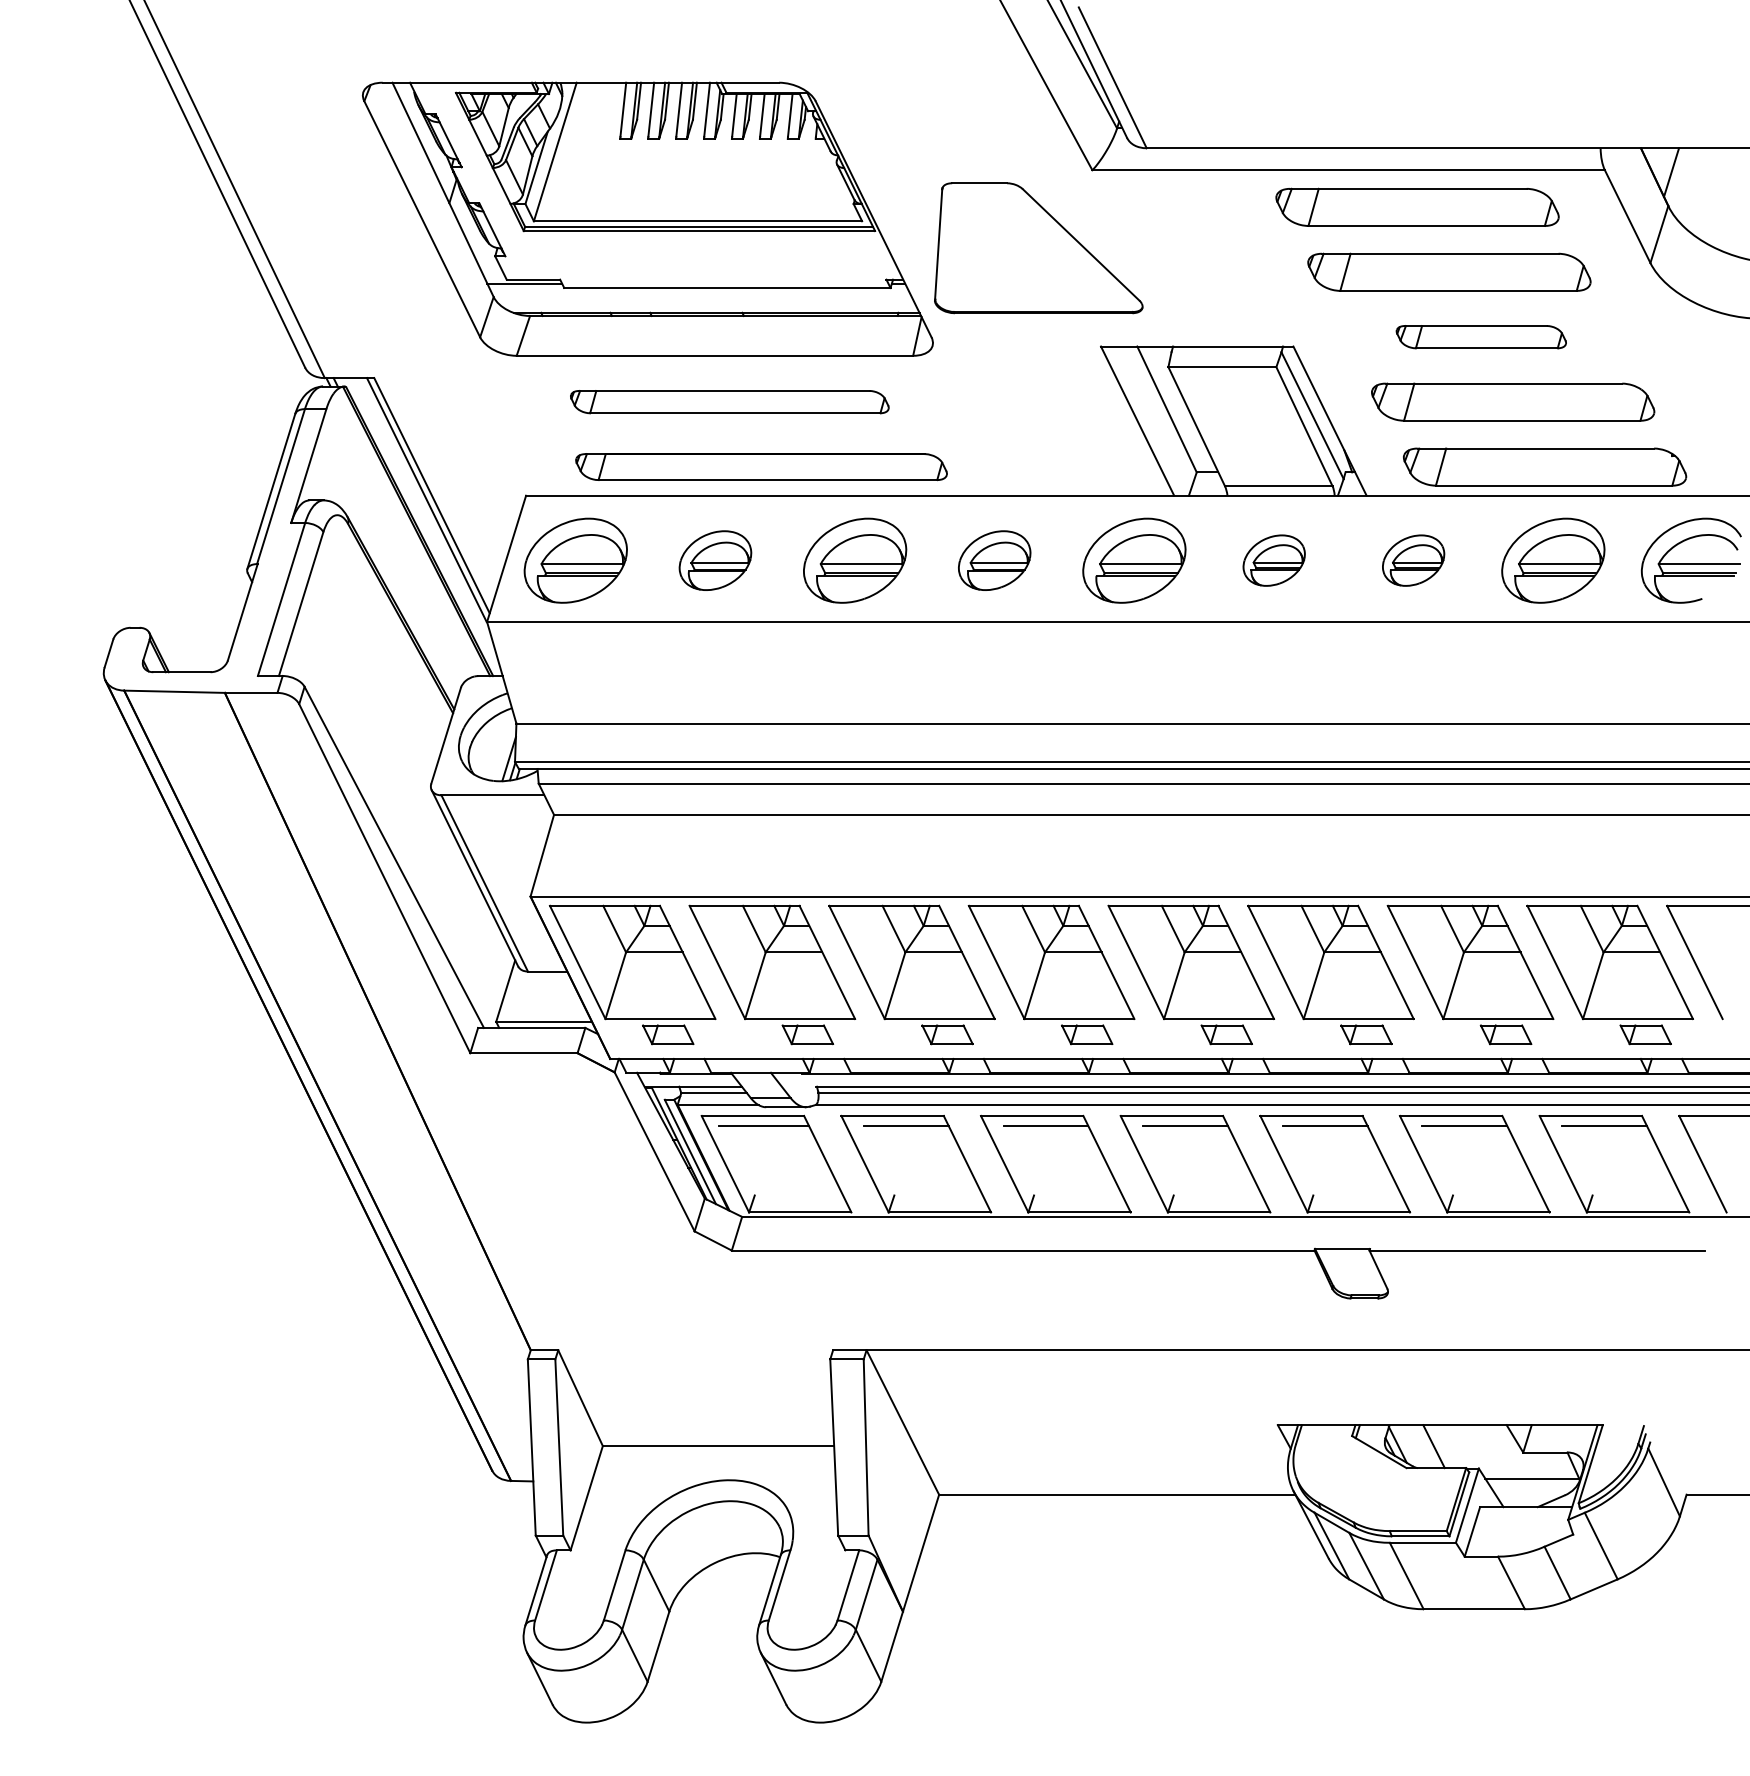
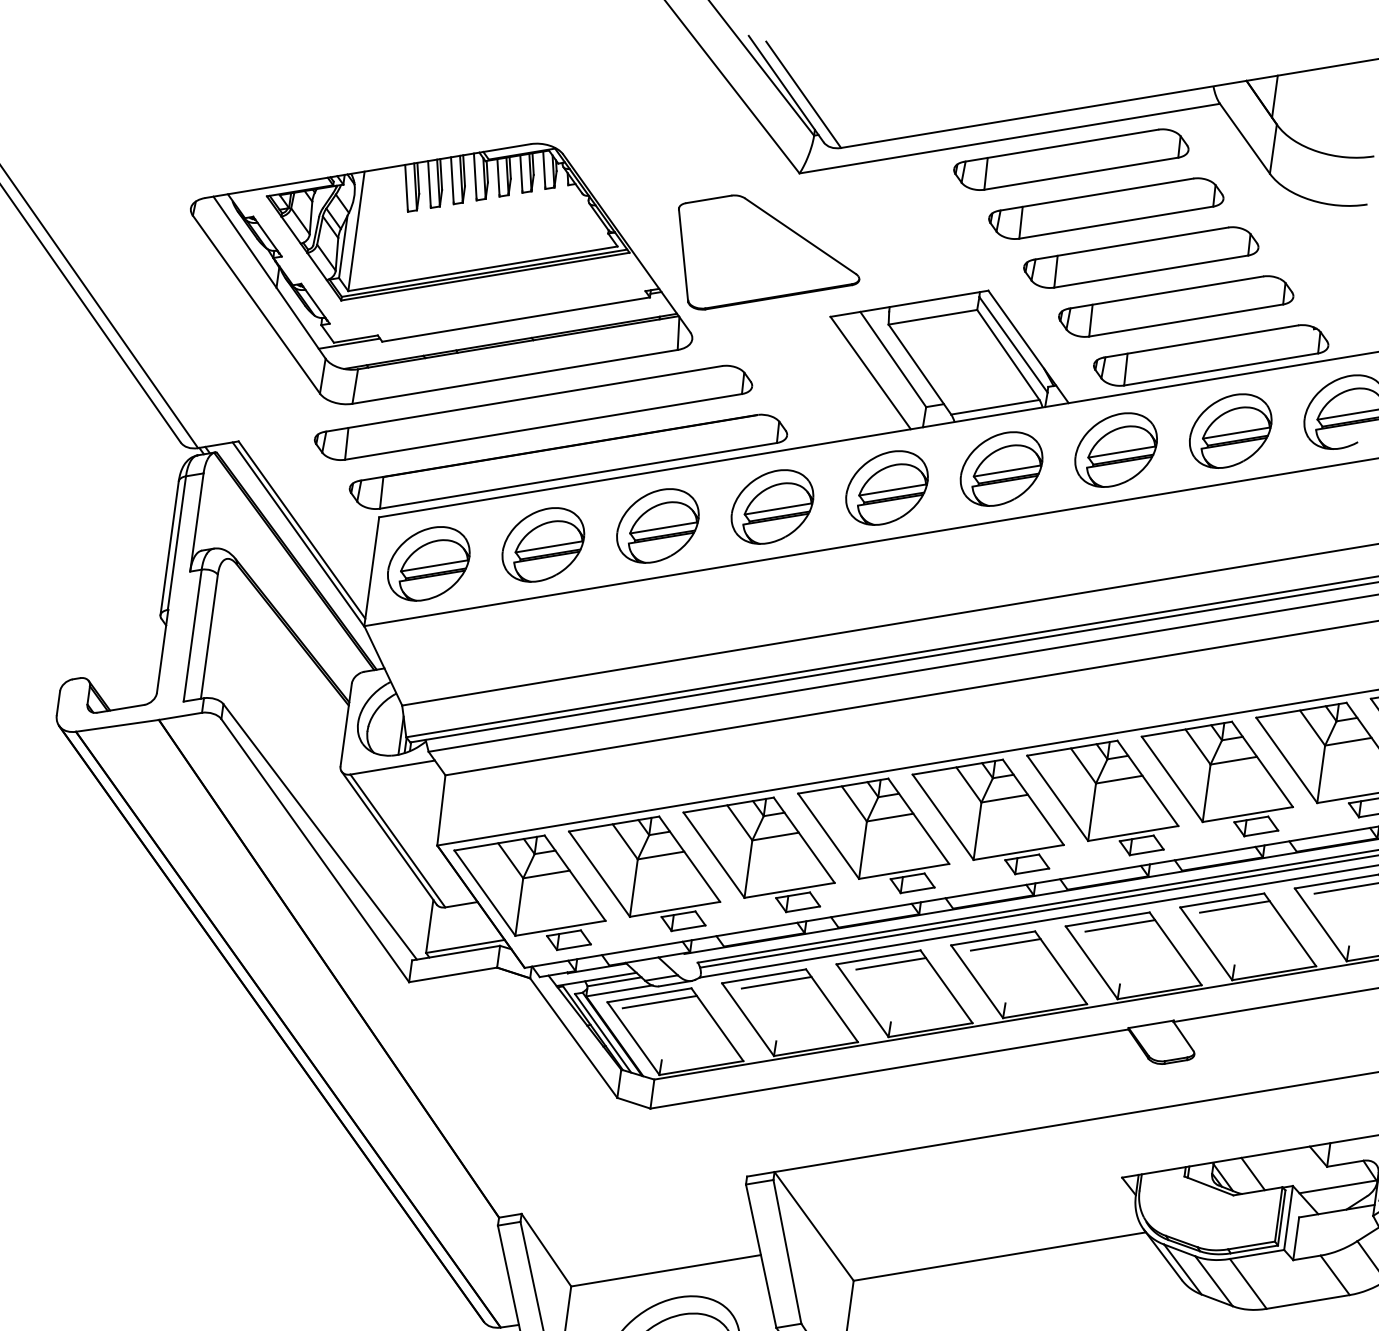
part: (1481, 336) -> (1141, 256), size x1.67
part: (729, 401) -> (533, 412), size x1.67
part: (761, 466) -> (568, 461), size x1.43
part: (715, 560) -> (543, 544), size x1.43
part: (994, 560) -> (772, 506), size x1.43
part: (1274, 560) -> (1001, 468), size x1.67
part: (1413, 560) -> (1115, 449), size x1.67

